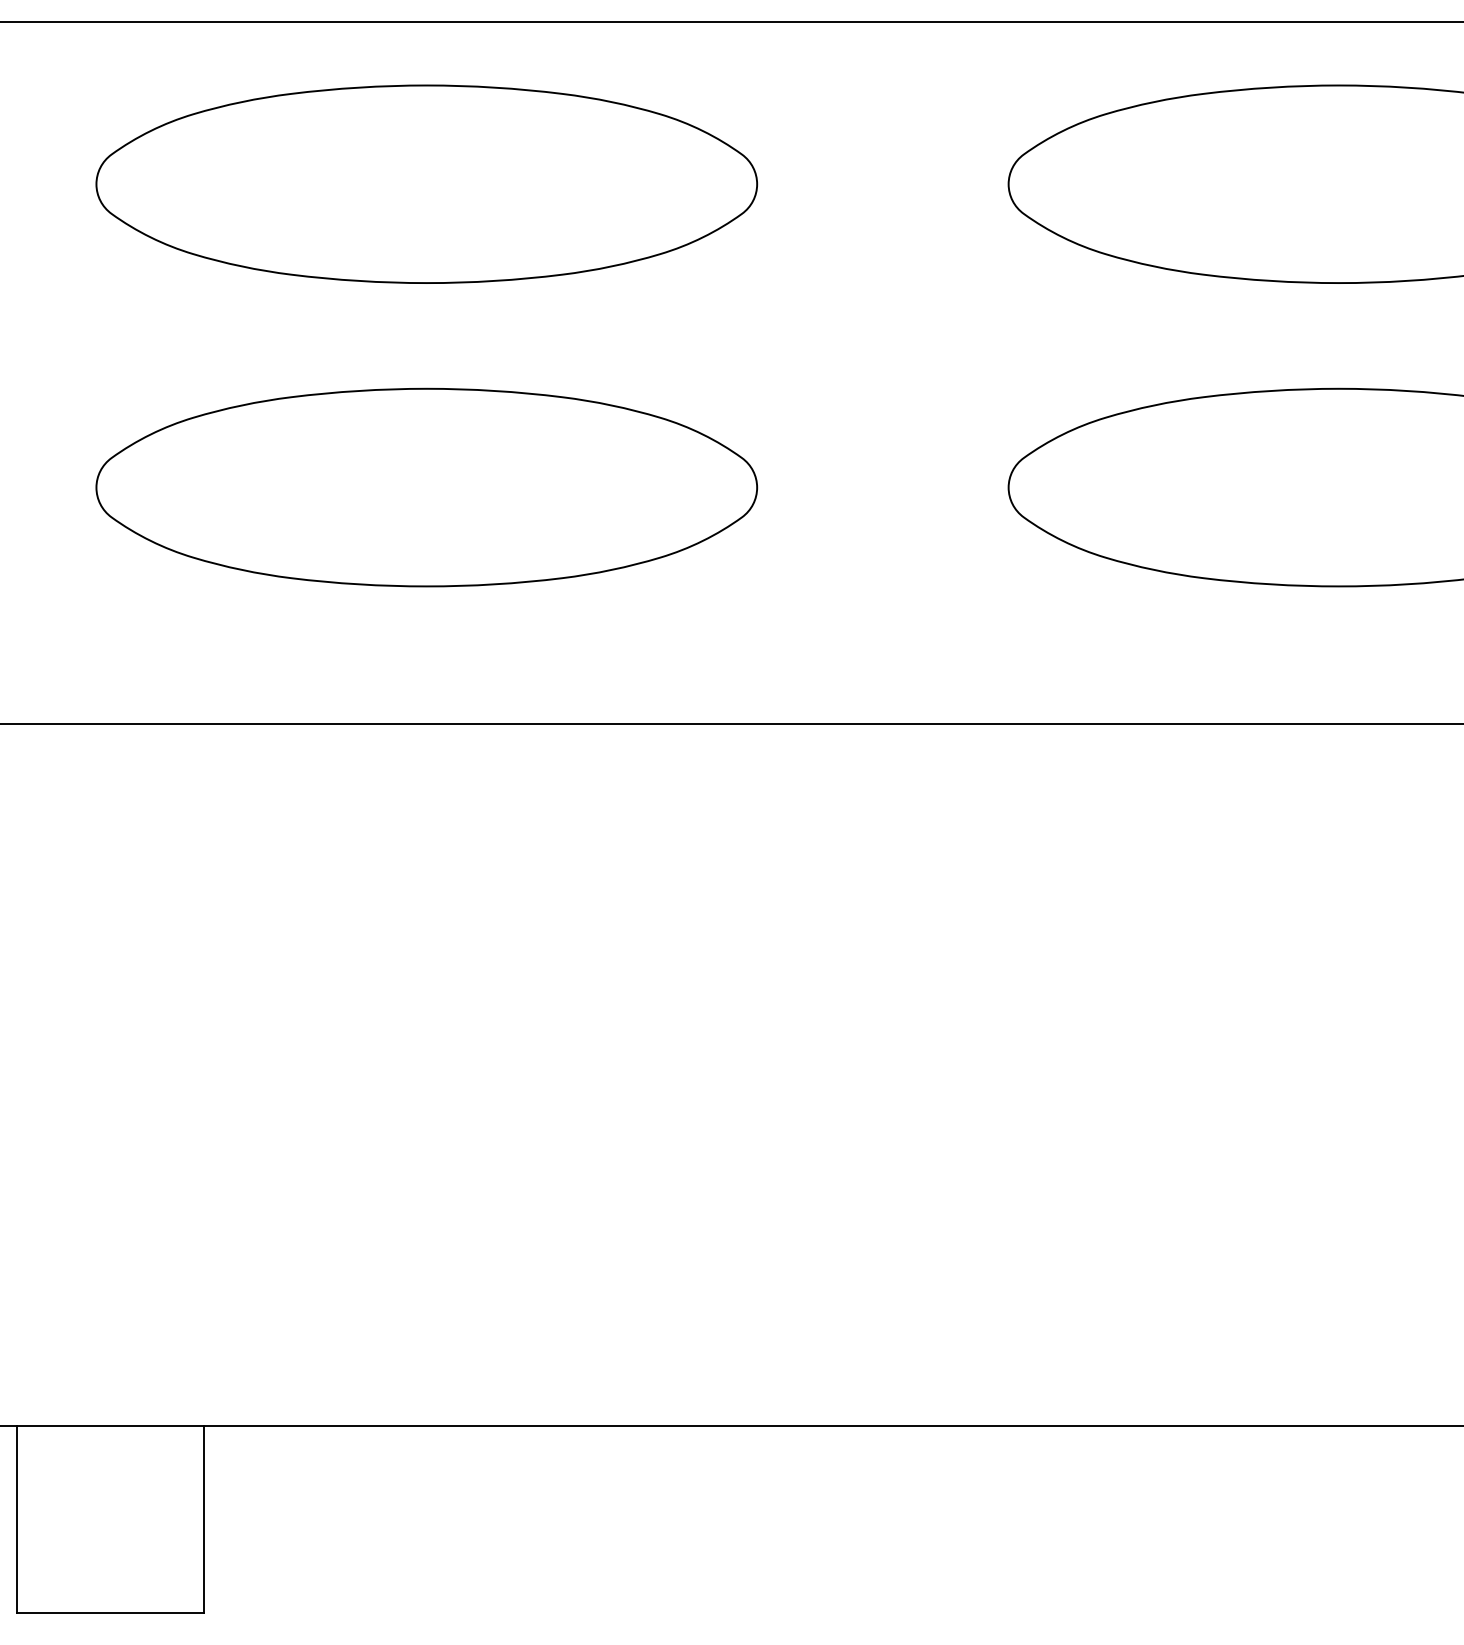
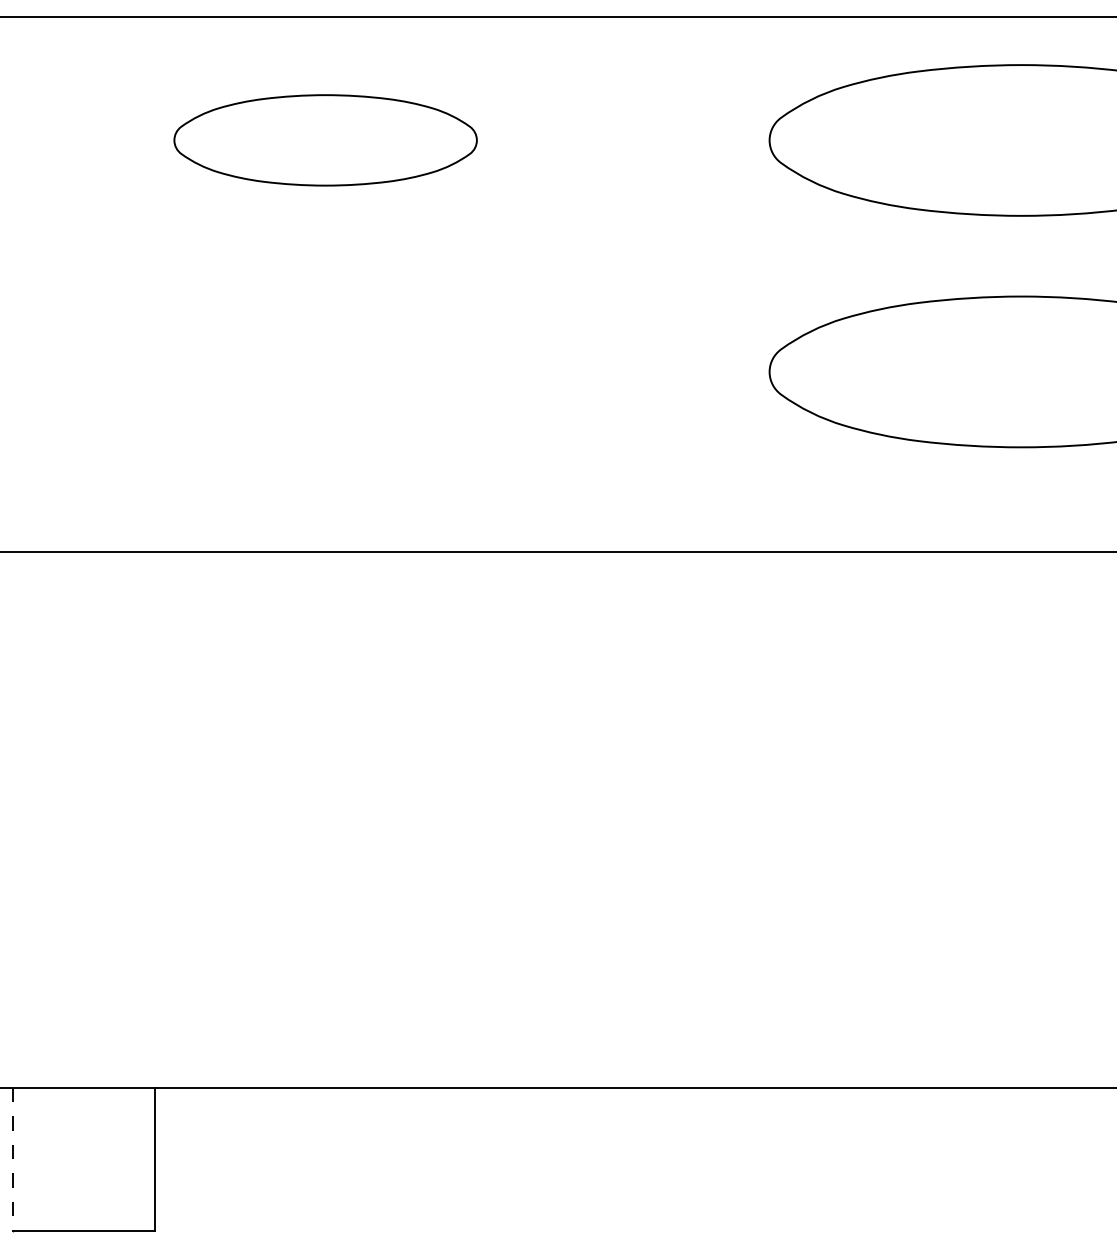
part: (426, 183) -> (325, 139), size x0.6
part: (426, 487) -> (325, 371), removed
line: (16, 1519) -> (12, 1159), solid -> dashed

